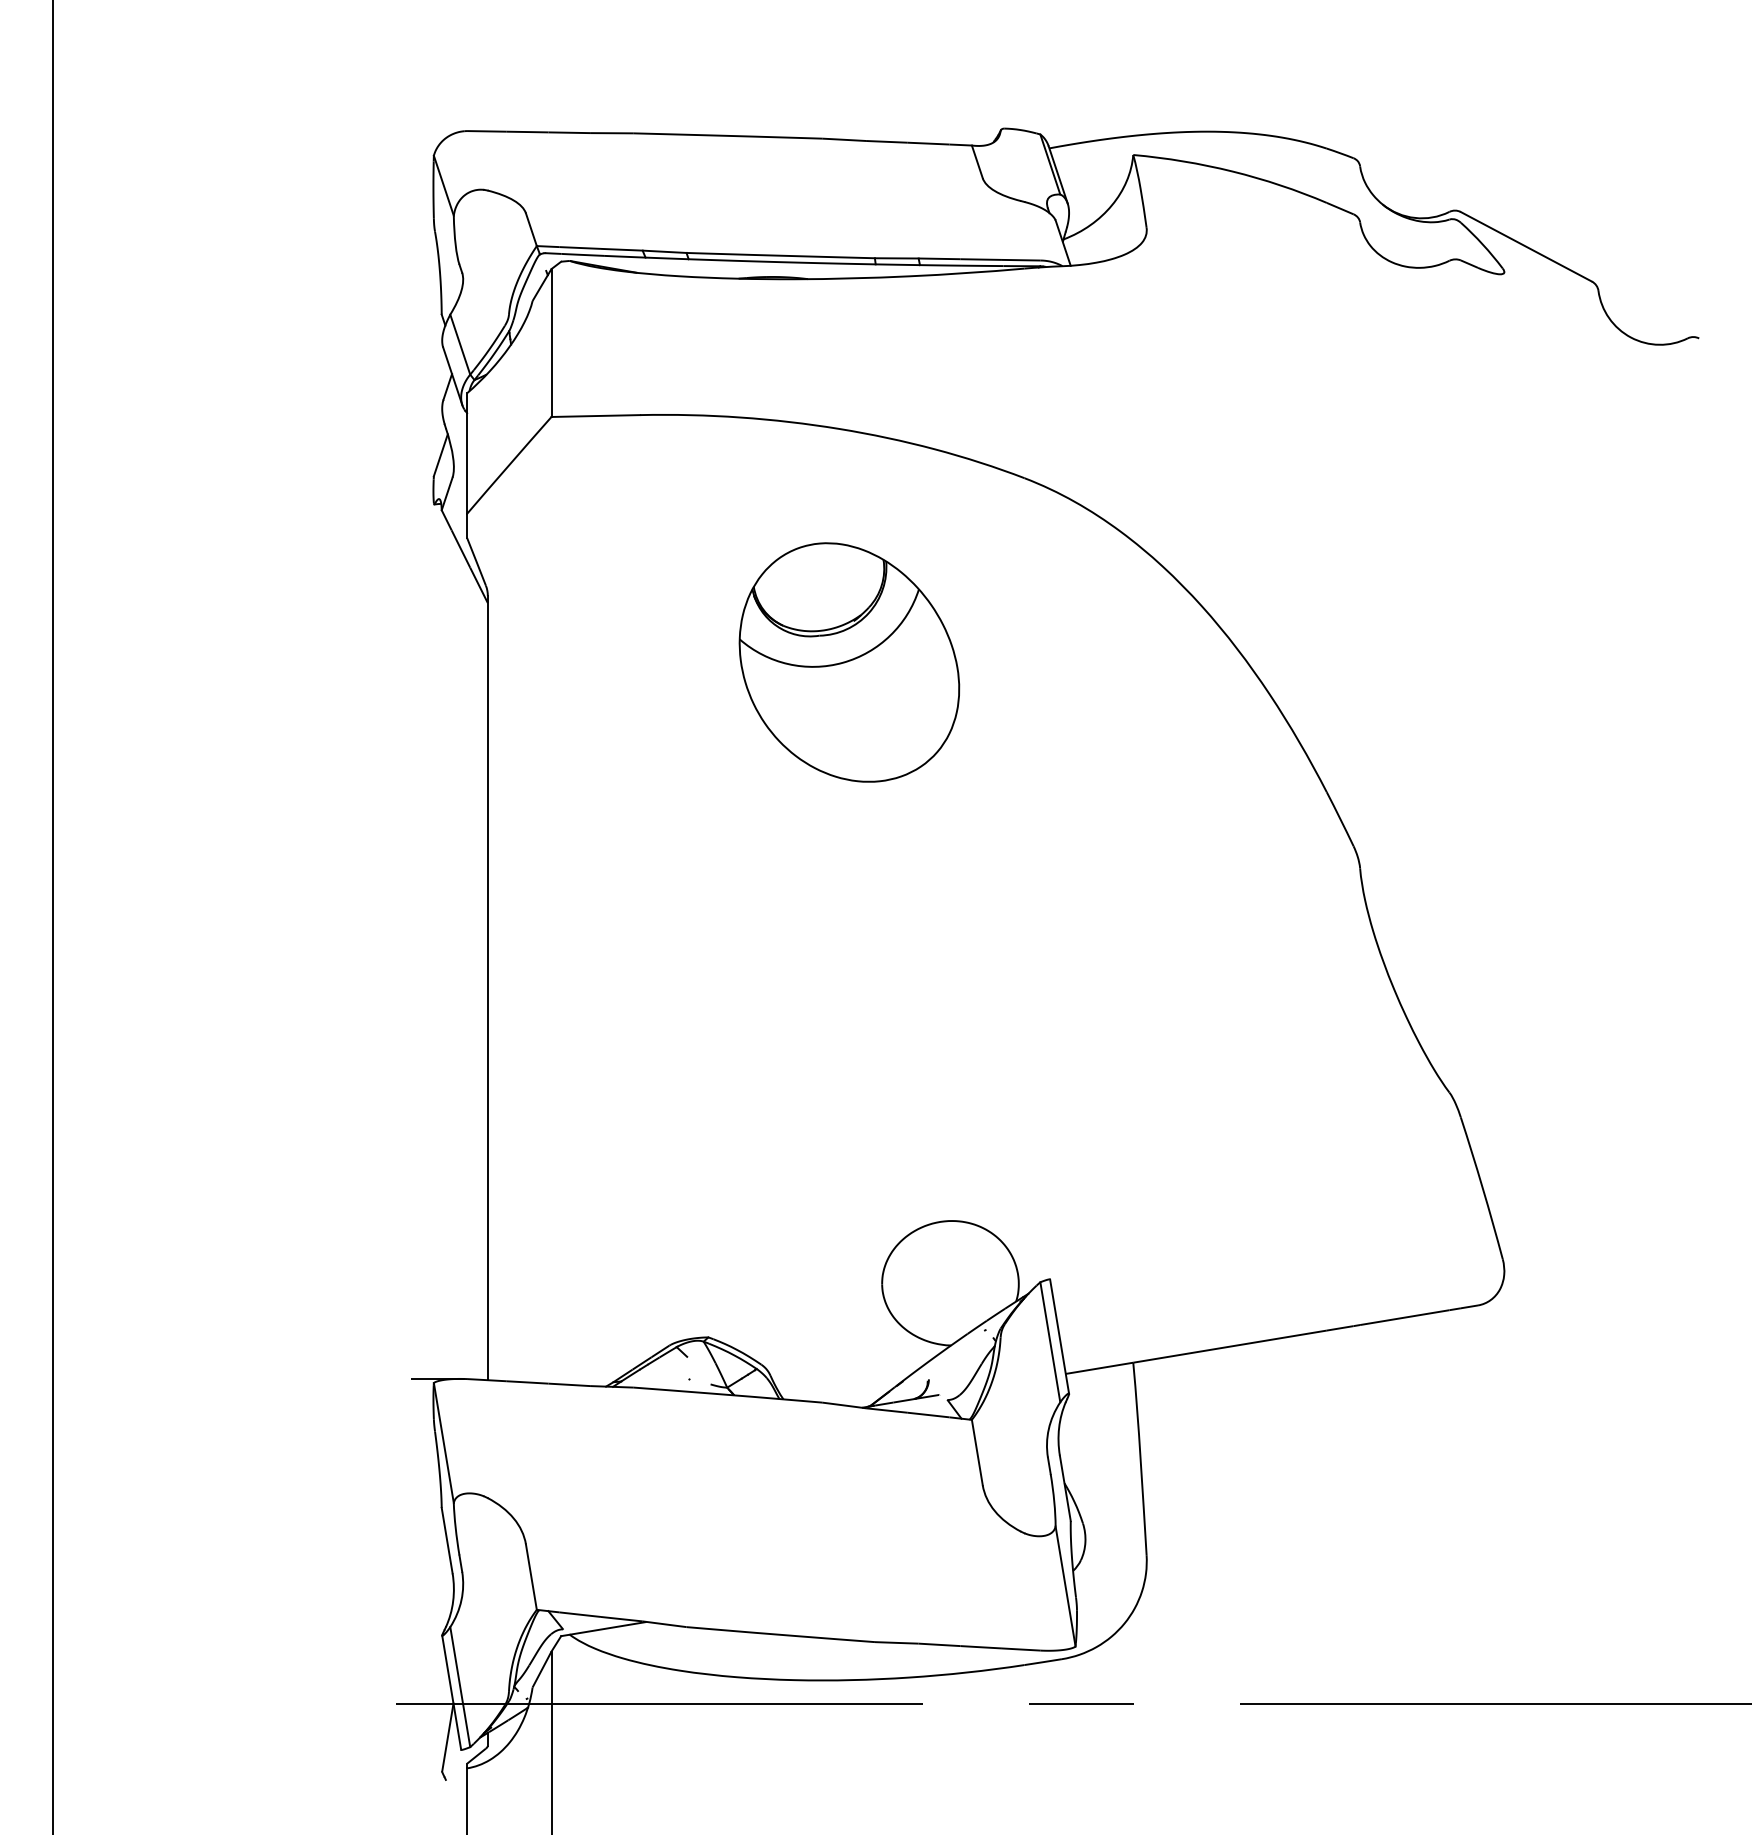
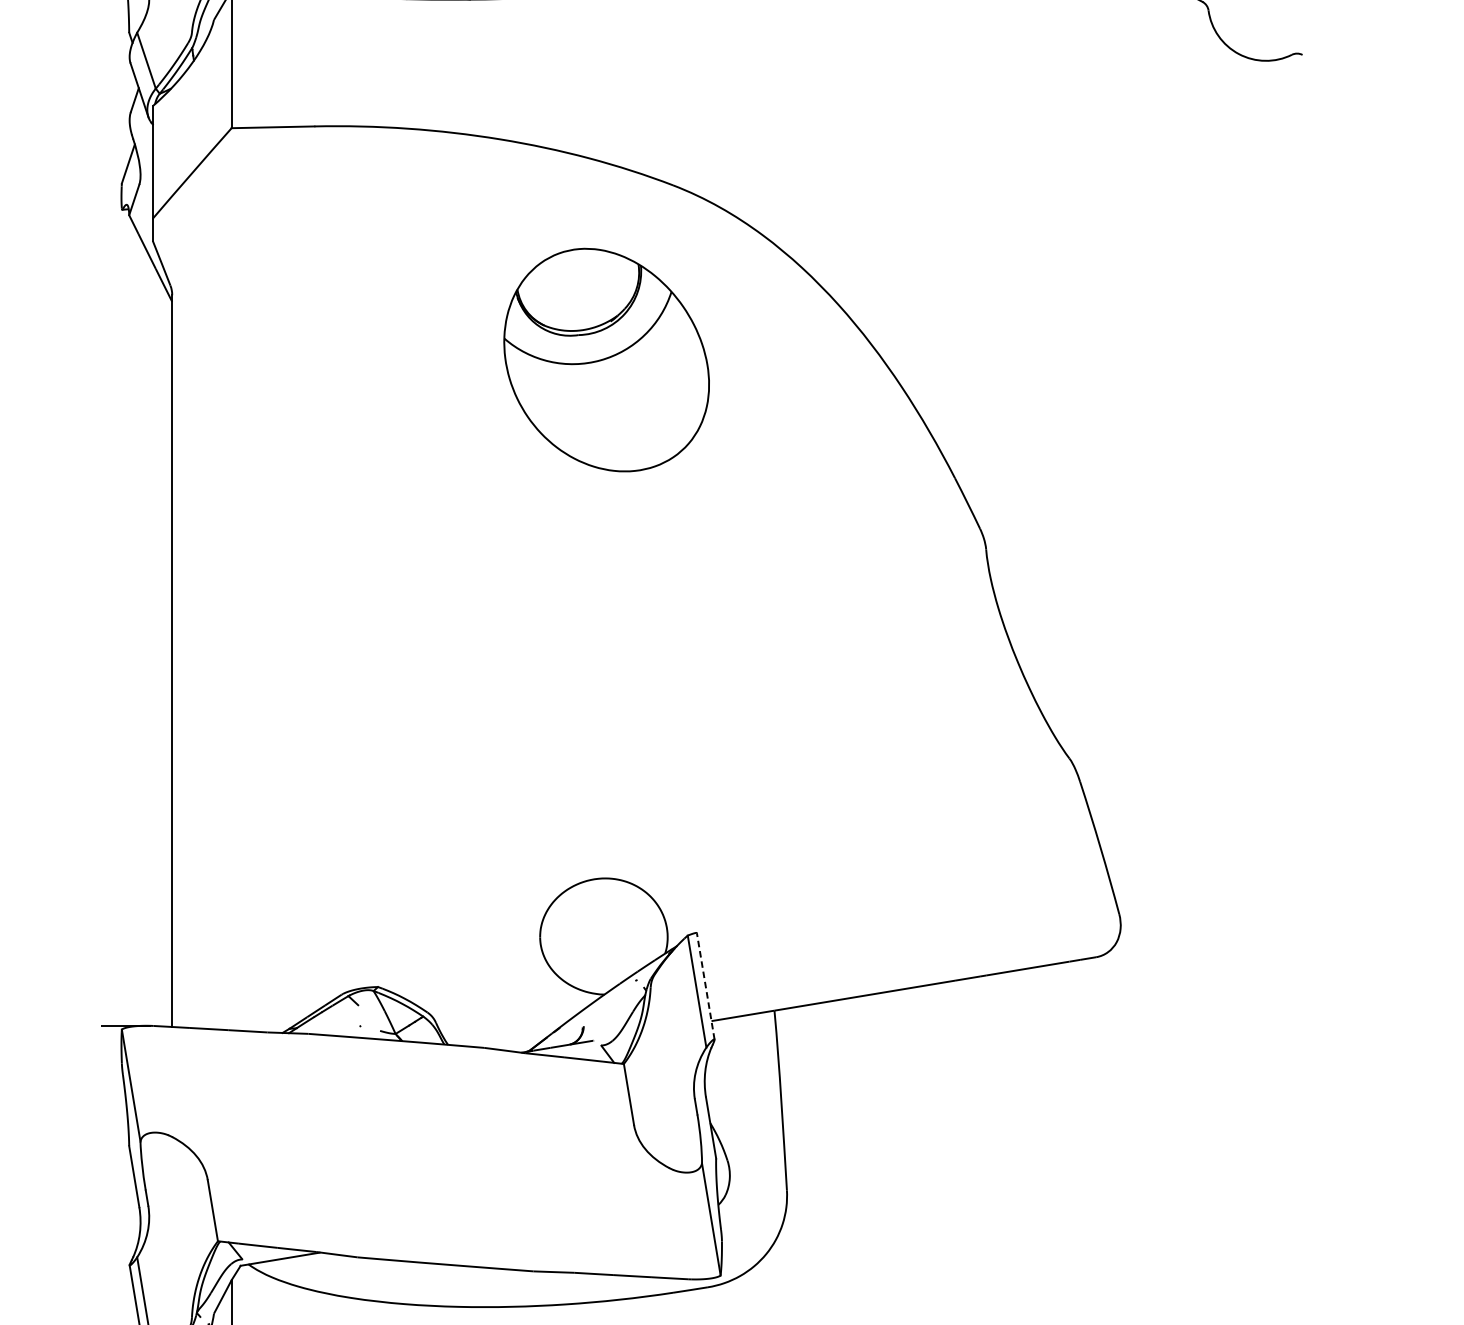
part: (849, 662) -> (606, 360), moved
line: (1059, 1336) -> (705, 986), solid -> dashed

